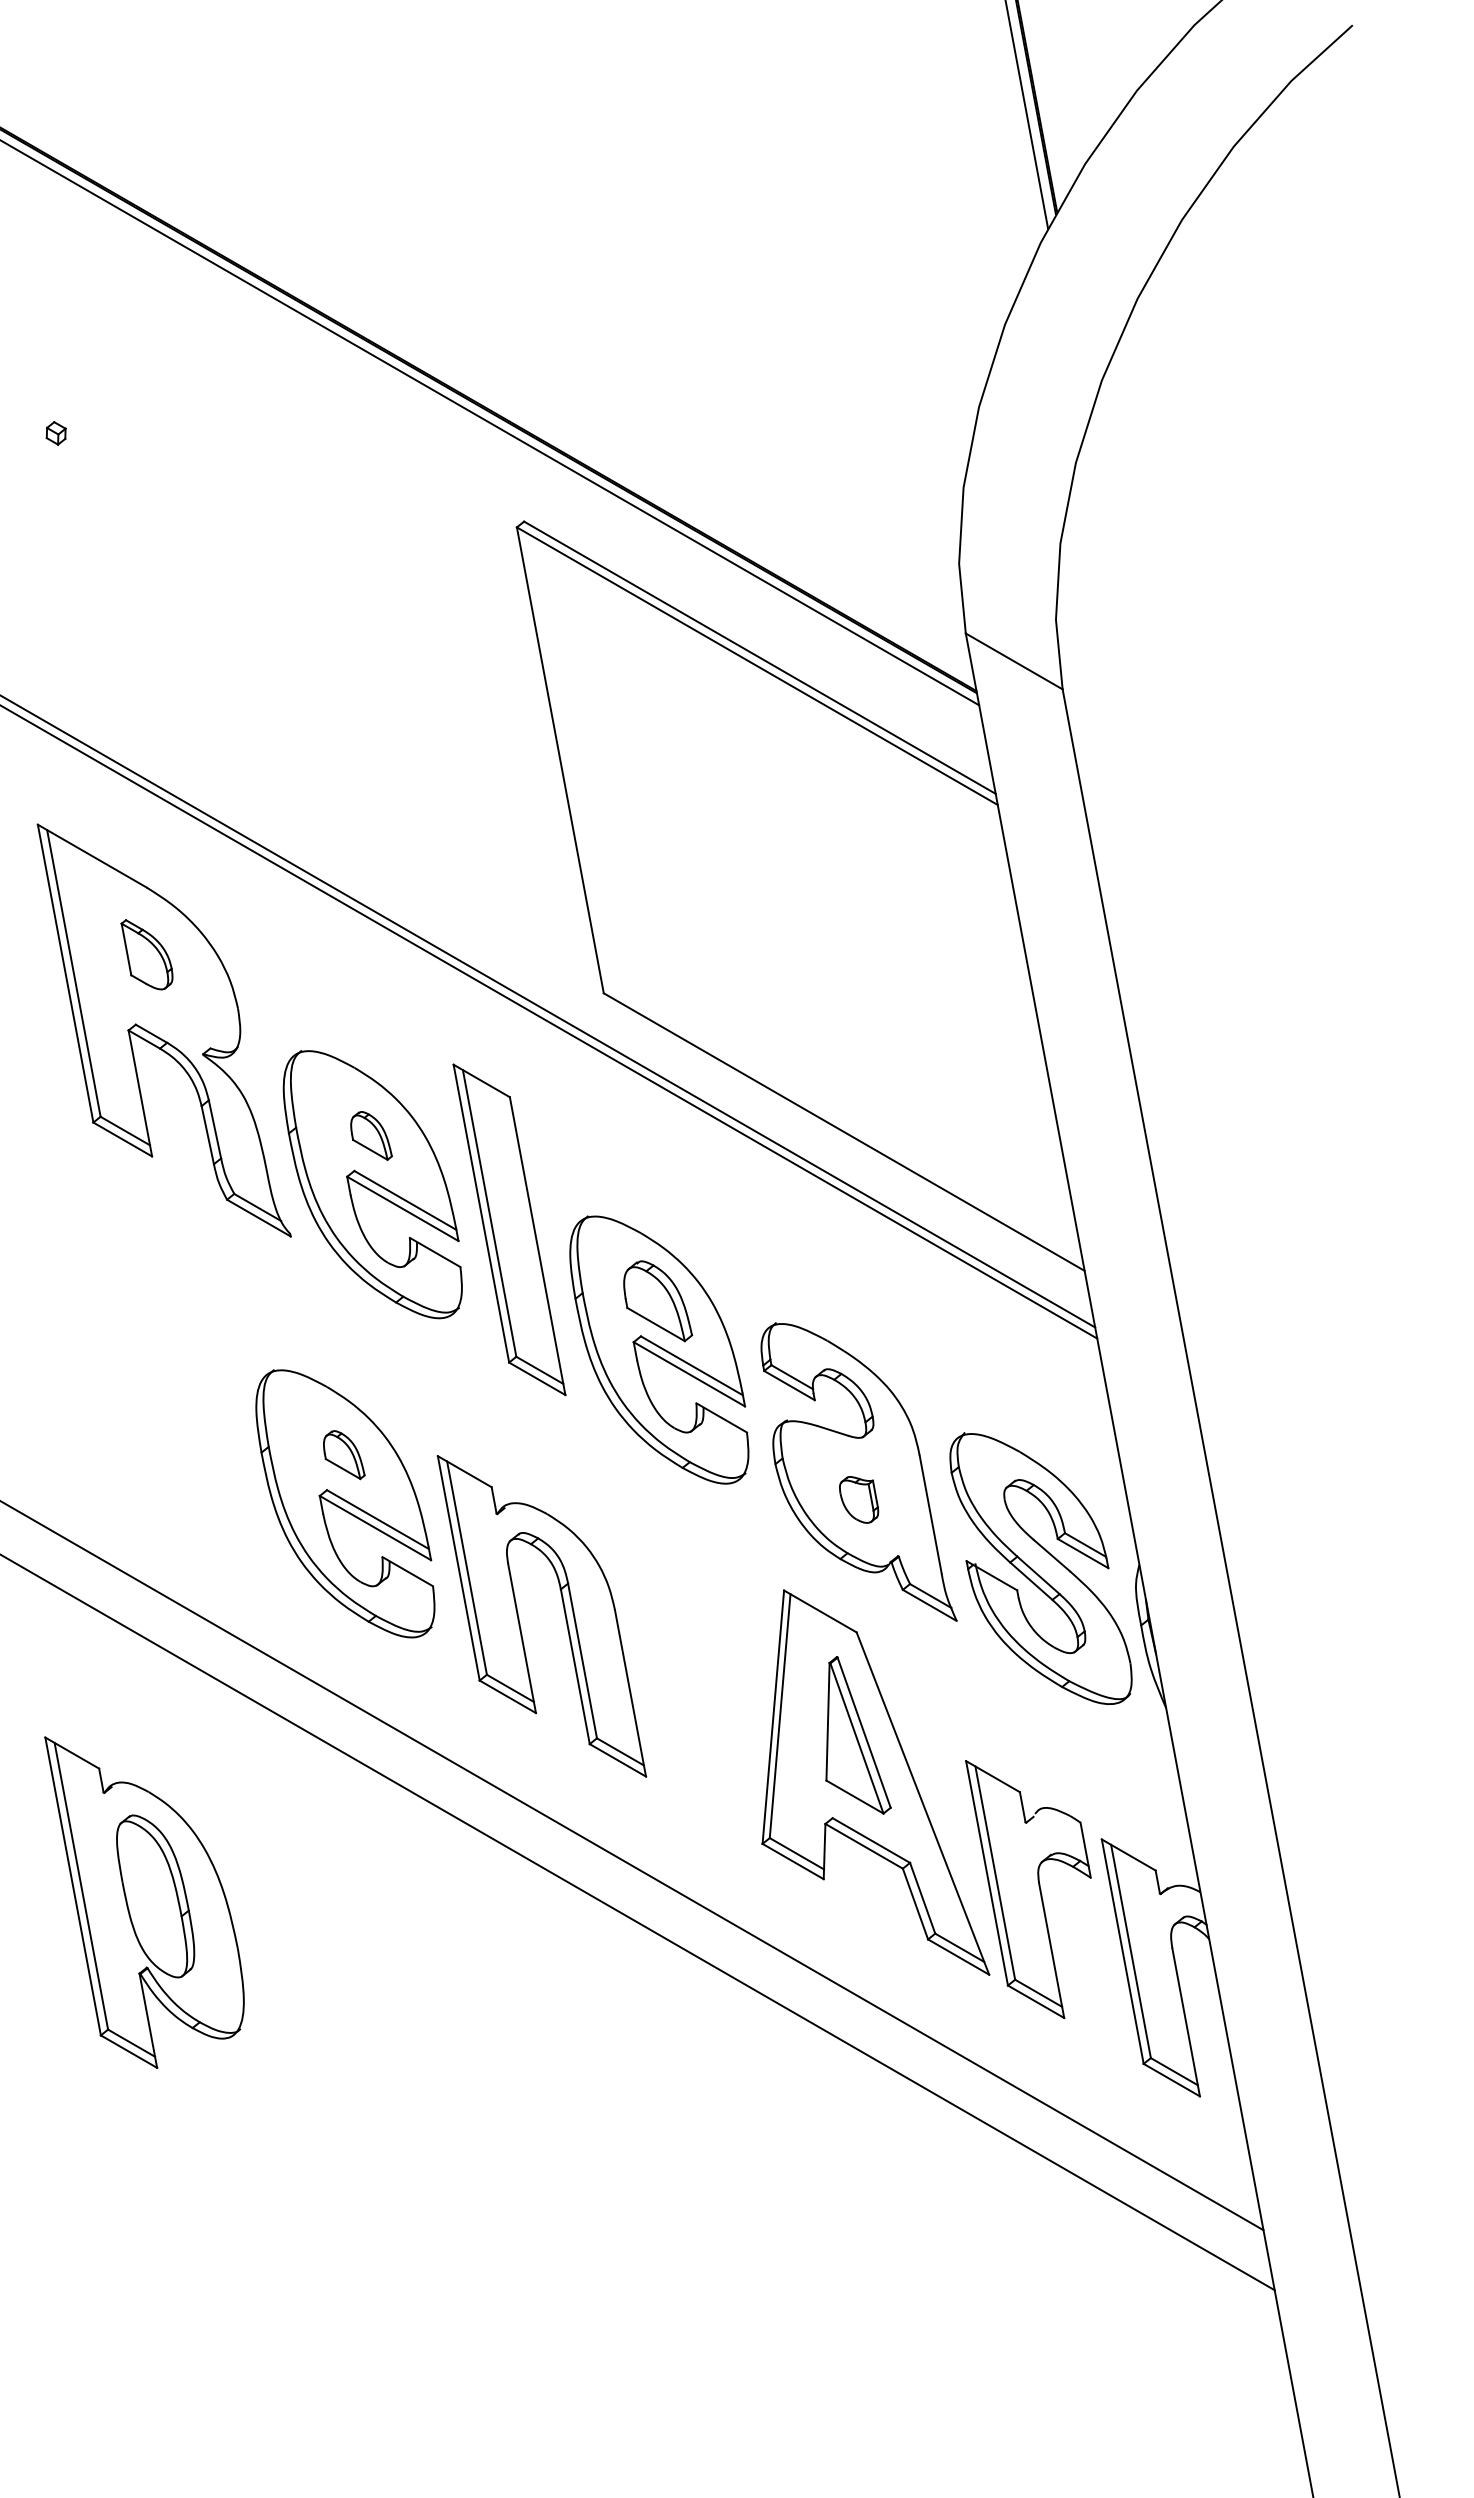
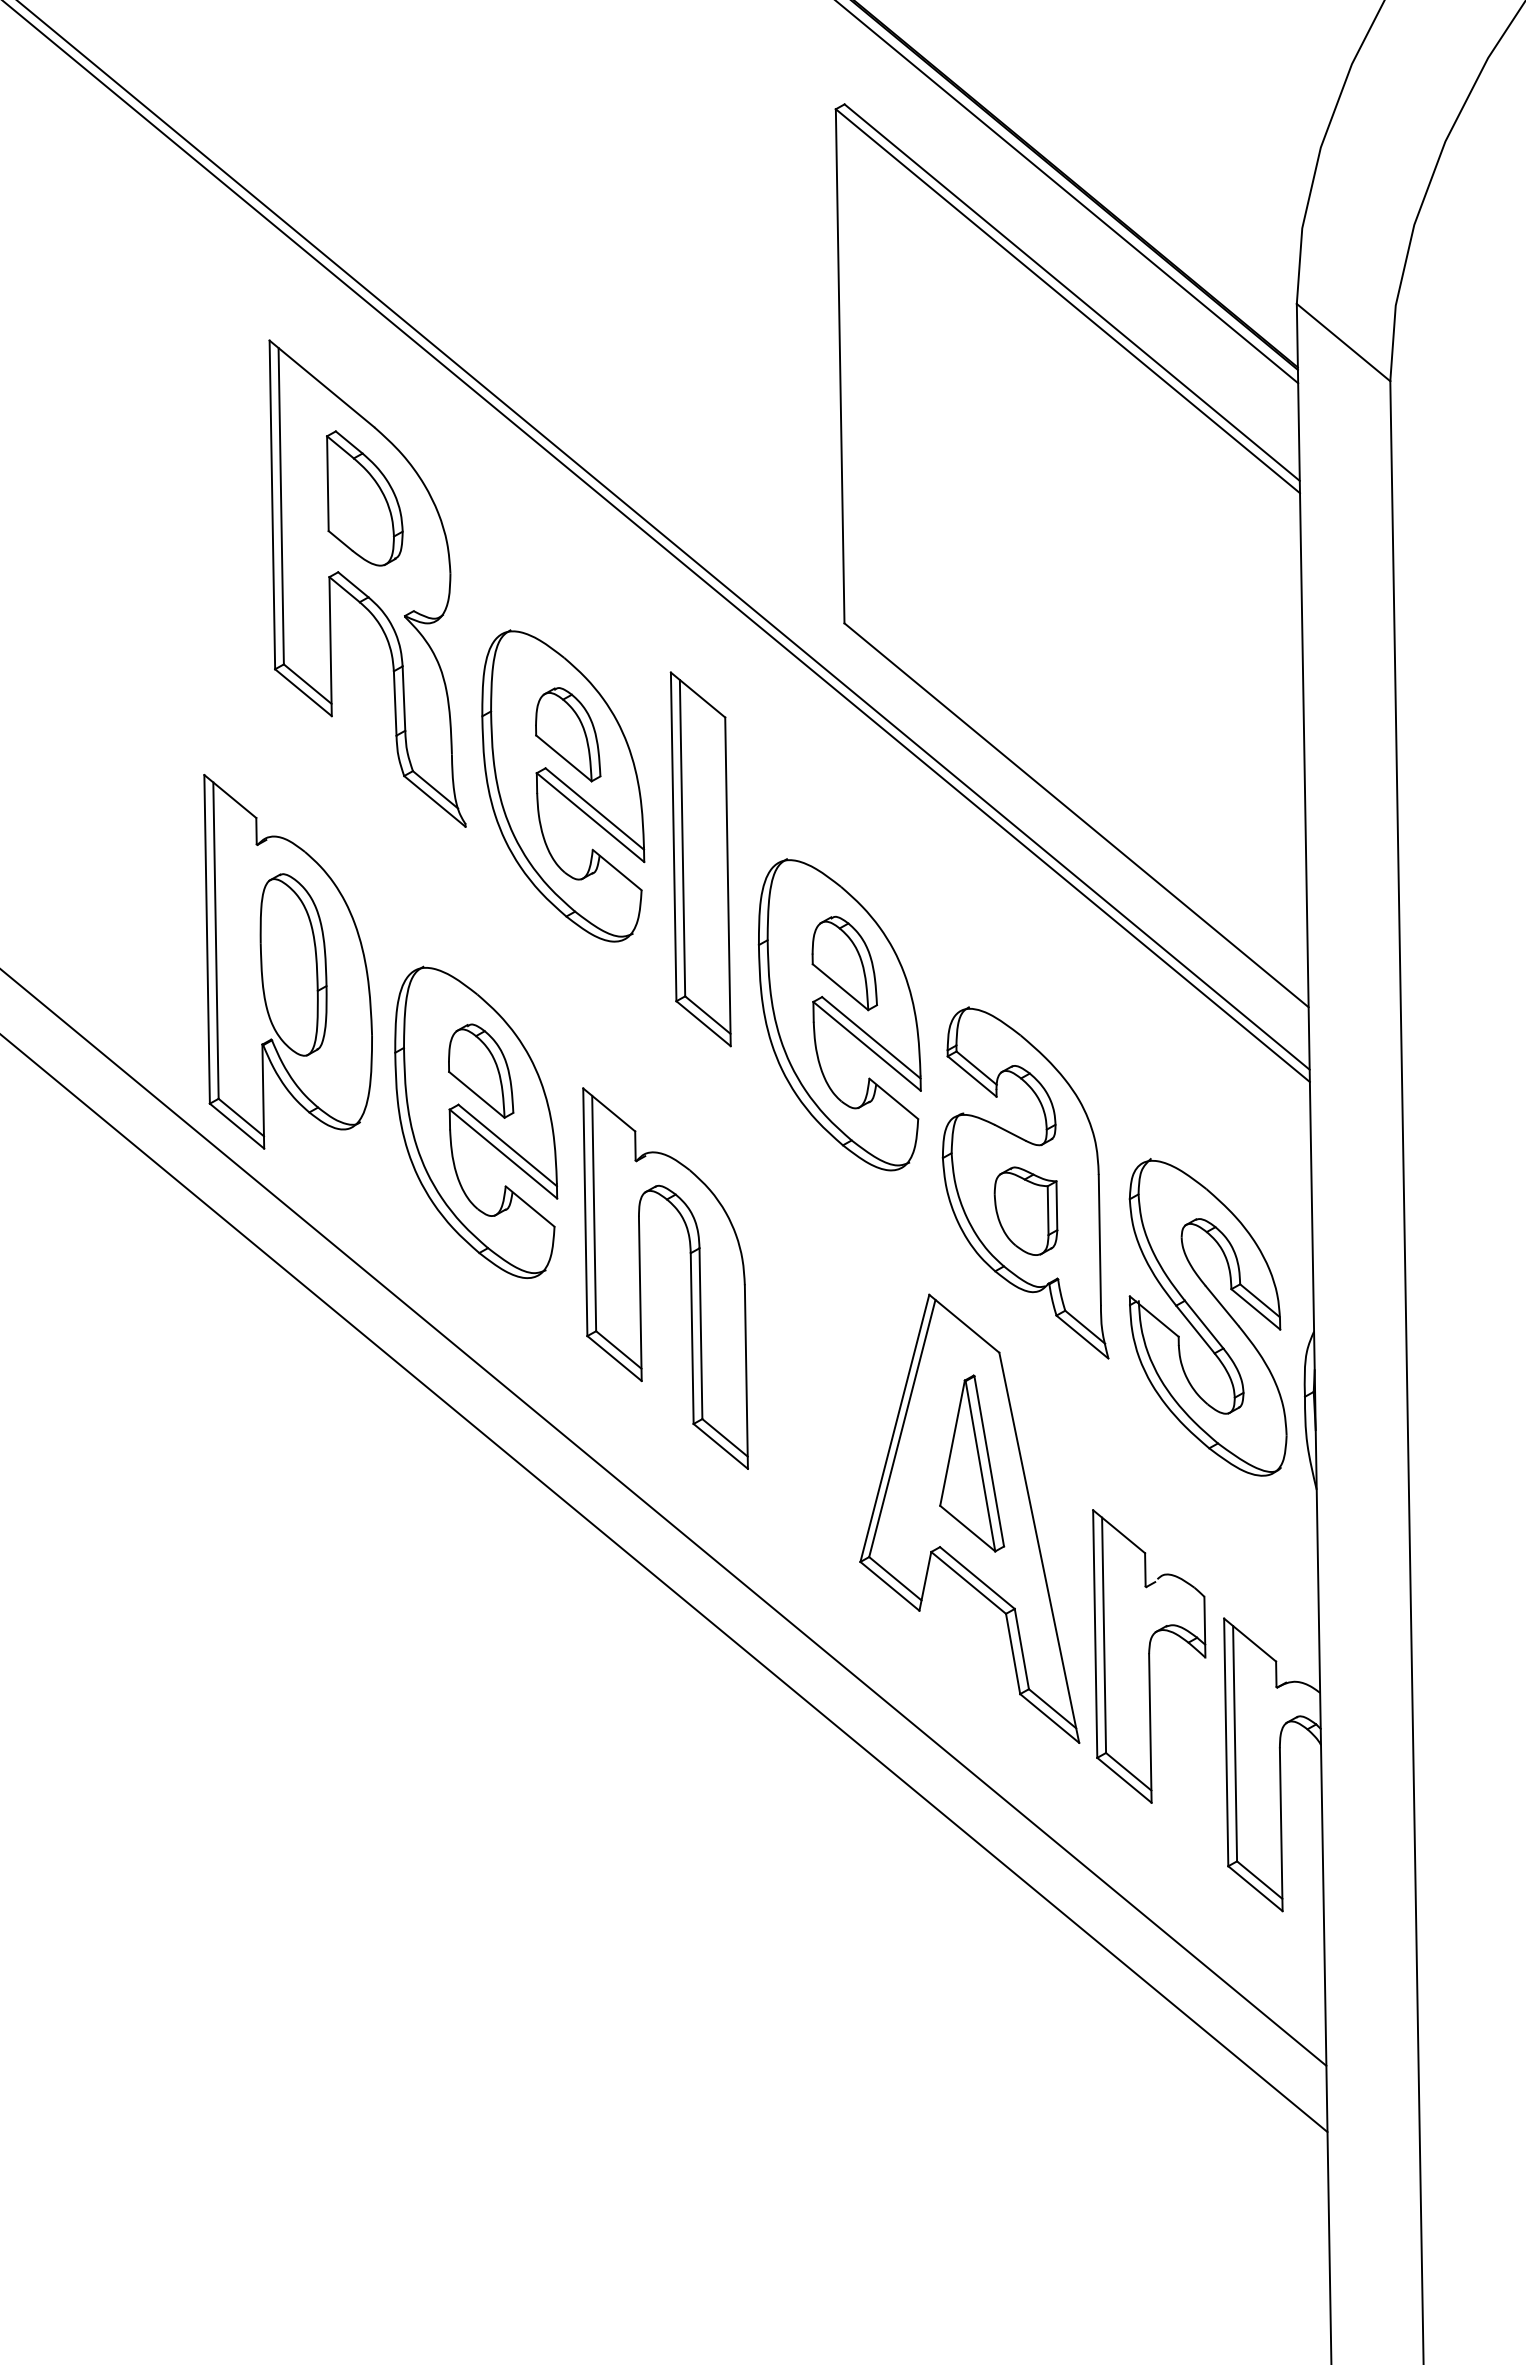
part: (146, 954) -> (362, 499), size x1.67
part: (371, 1135) -> (570, 733), size x1.67
part: (344, 1454) -> (483, 1069), size x1.67
part: (858, 1499) -> (1025, 1210), size x1.67
part: (144, 1902) -> (280, 969), moved

